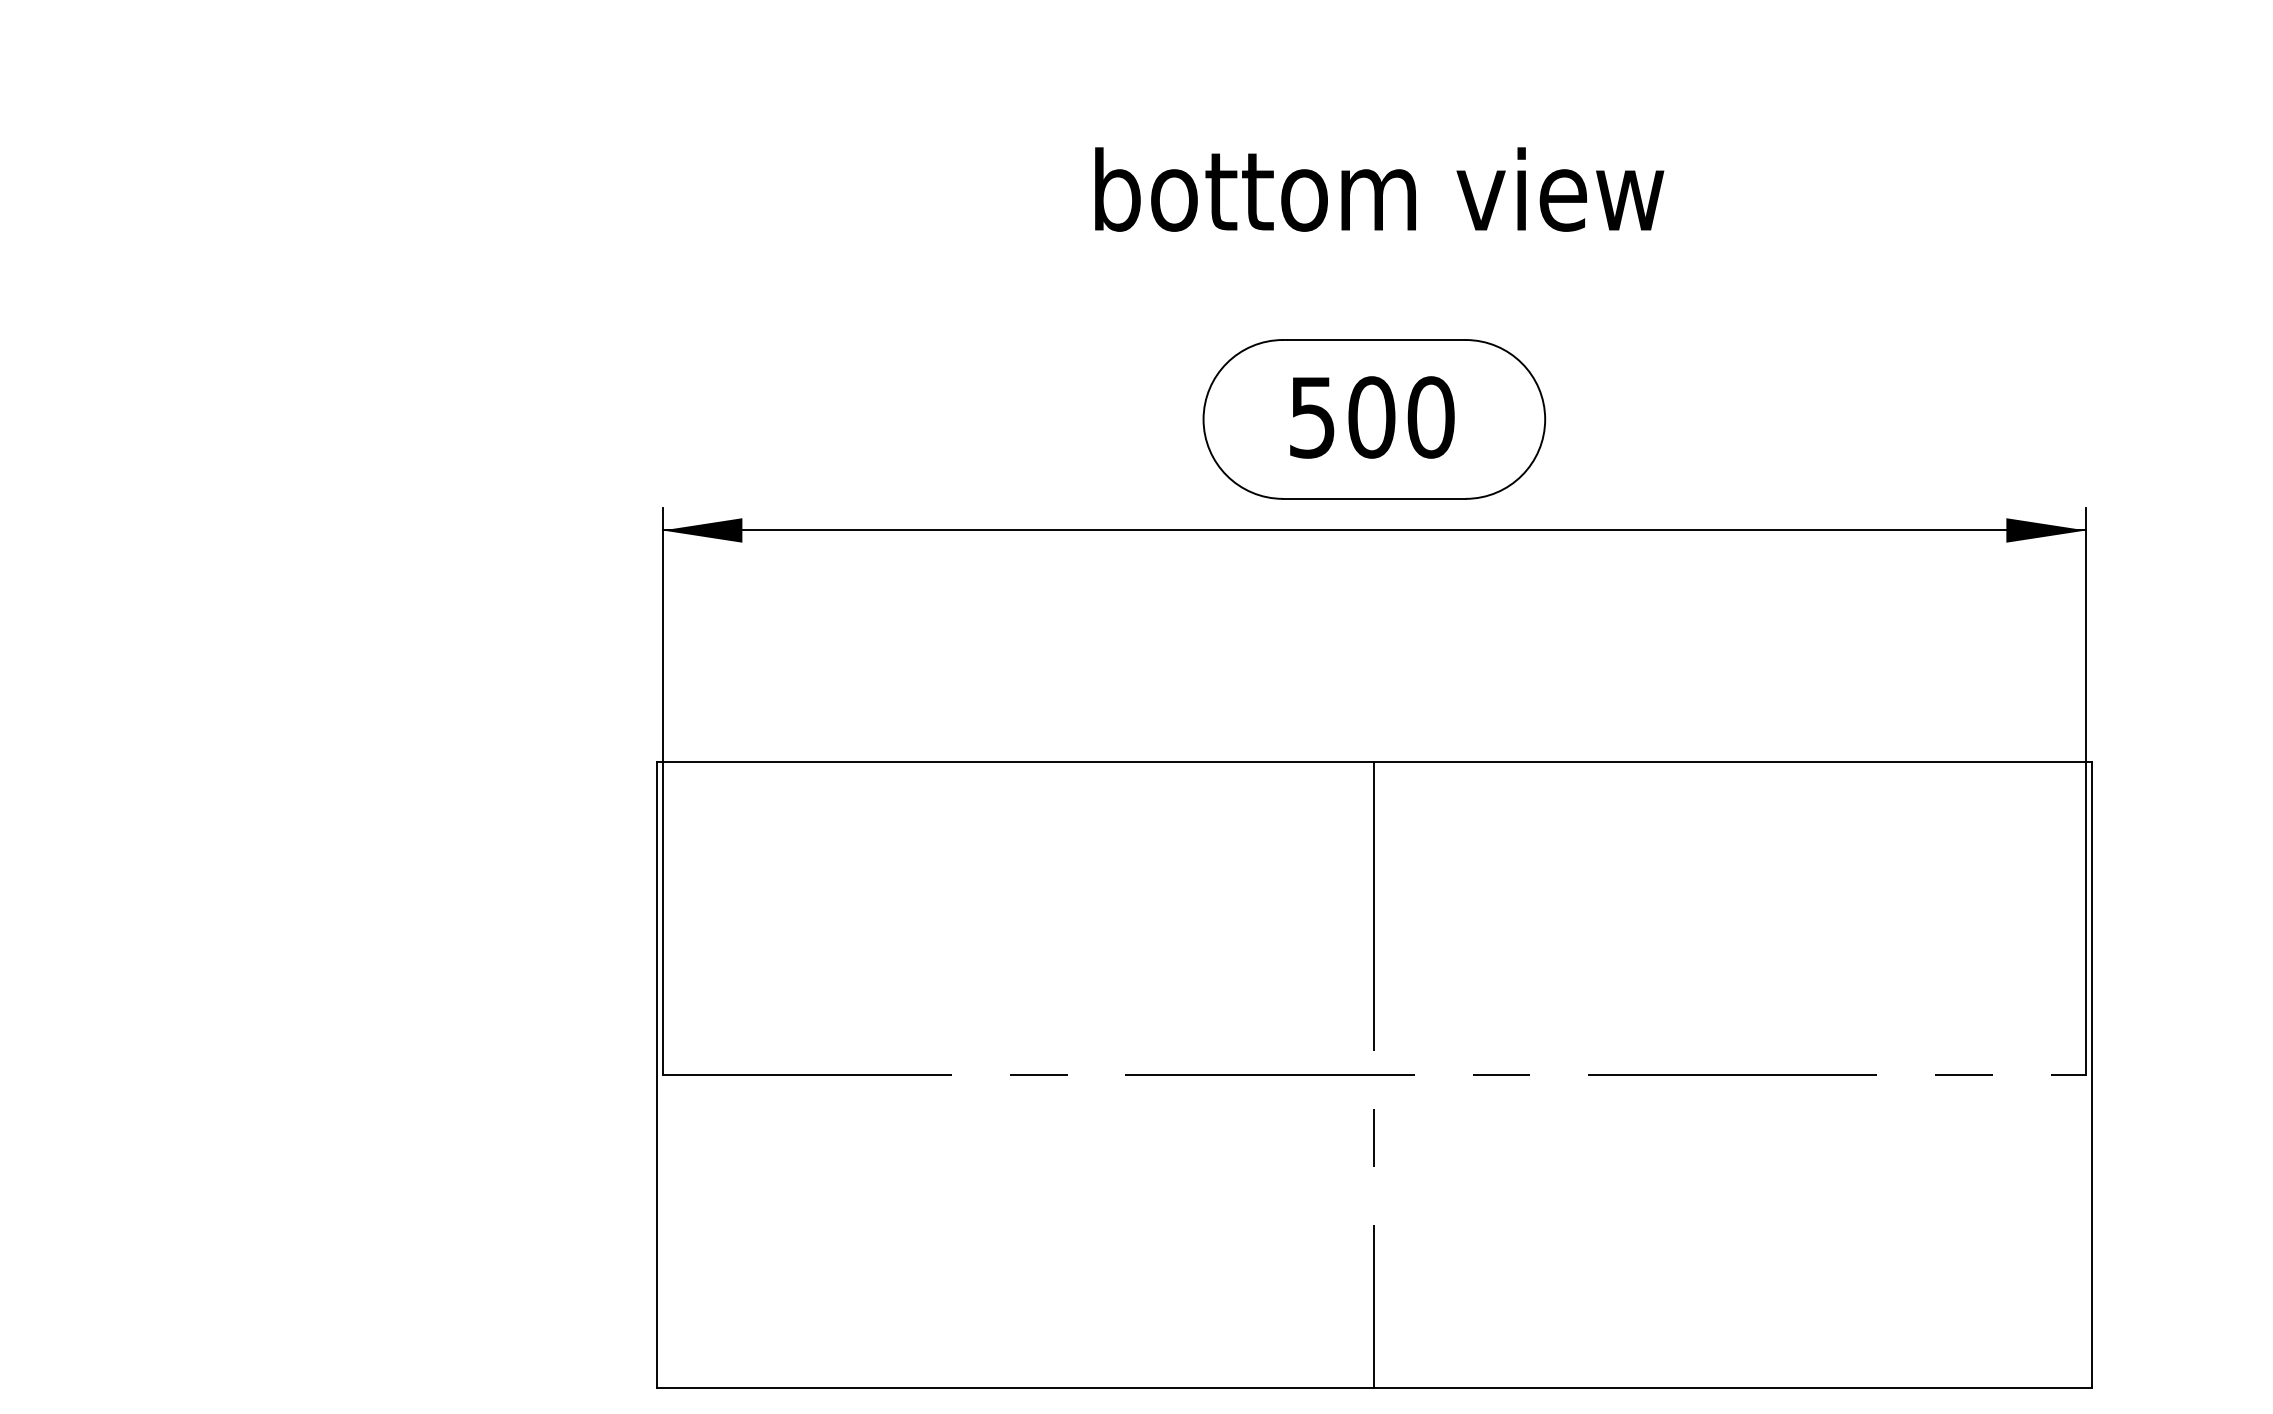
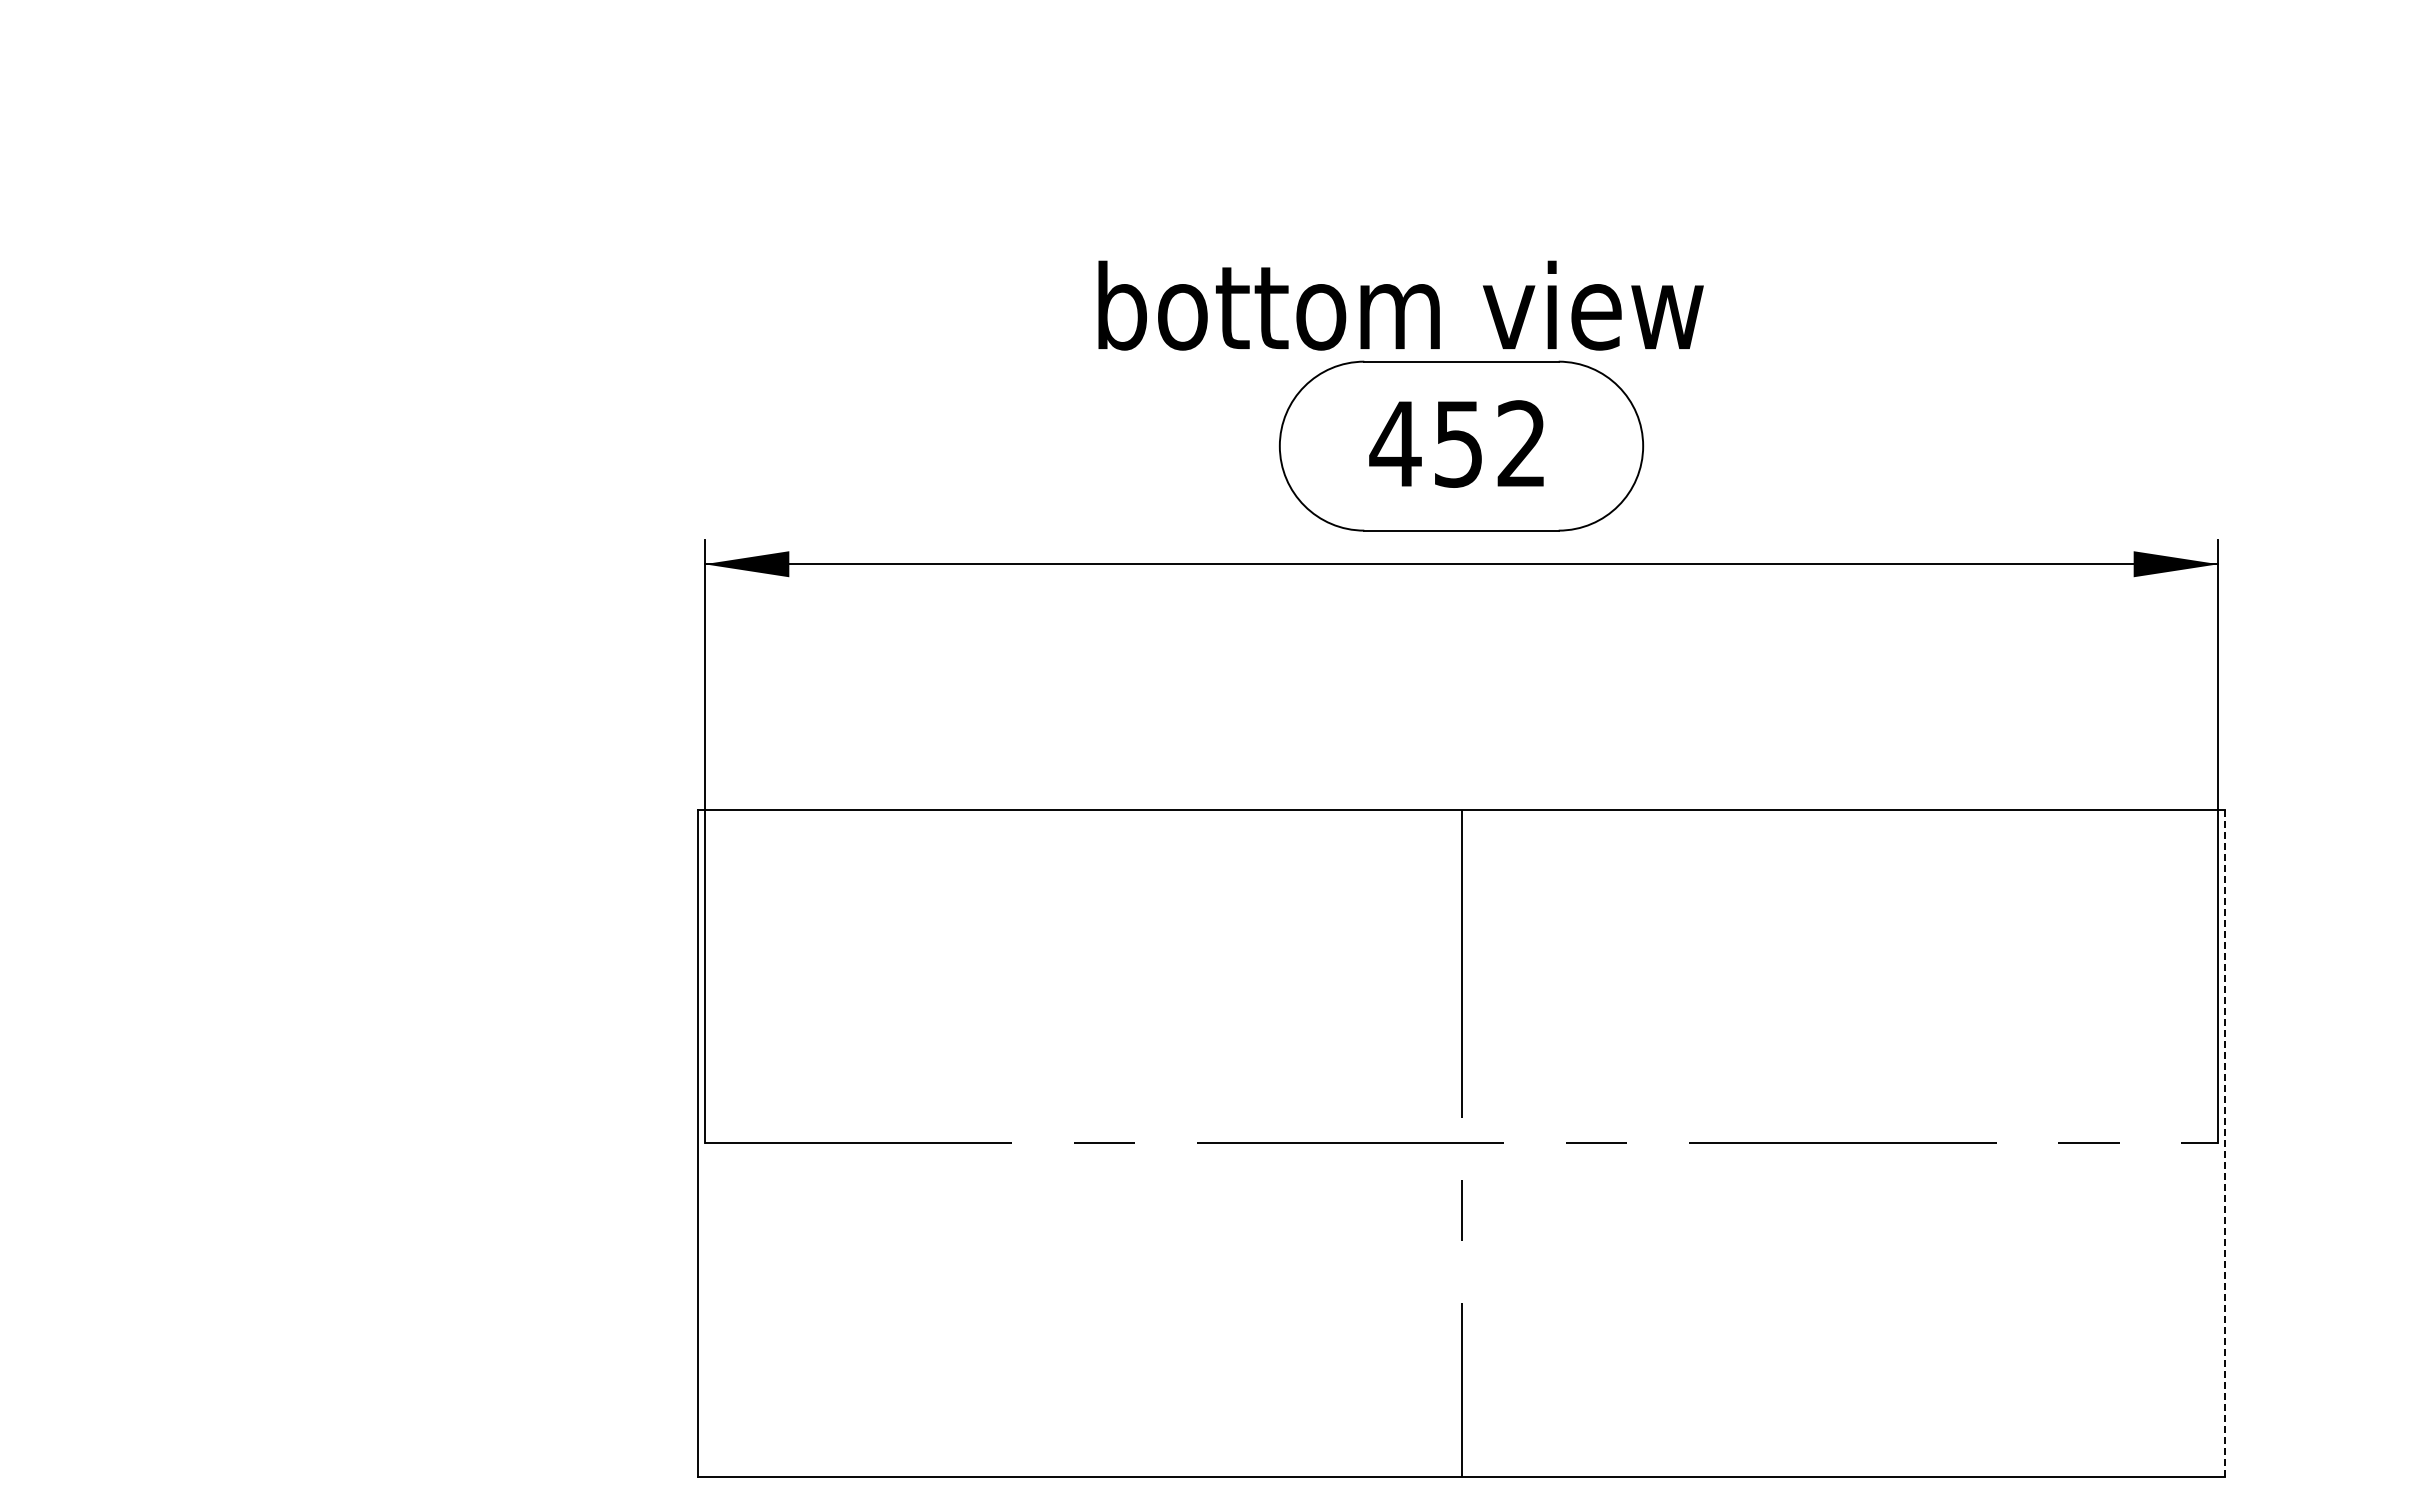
text: (1379, 189) -> (1400, 305), moved
text: (1370, 416) -> (1457, 443), 500 -> 452
line: (2092, 1074) -> (2225, 1142), solid -> dashed

